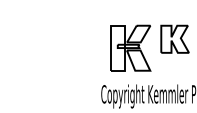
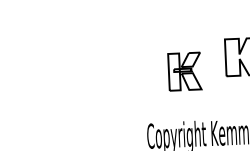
part: (130, 47) -> (184, 70), size x0.6

